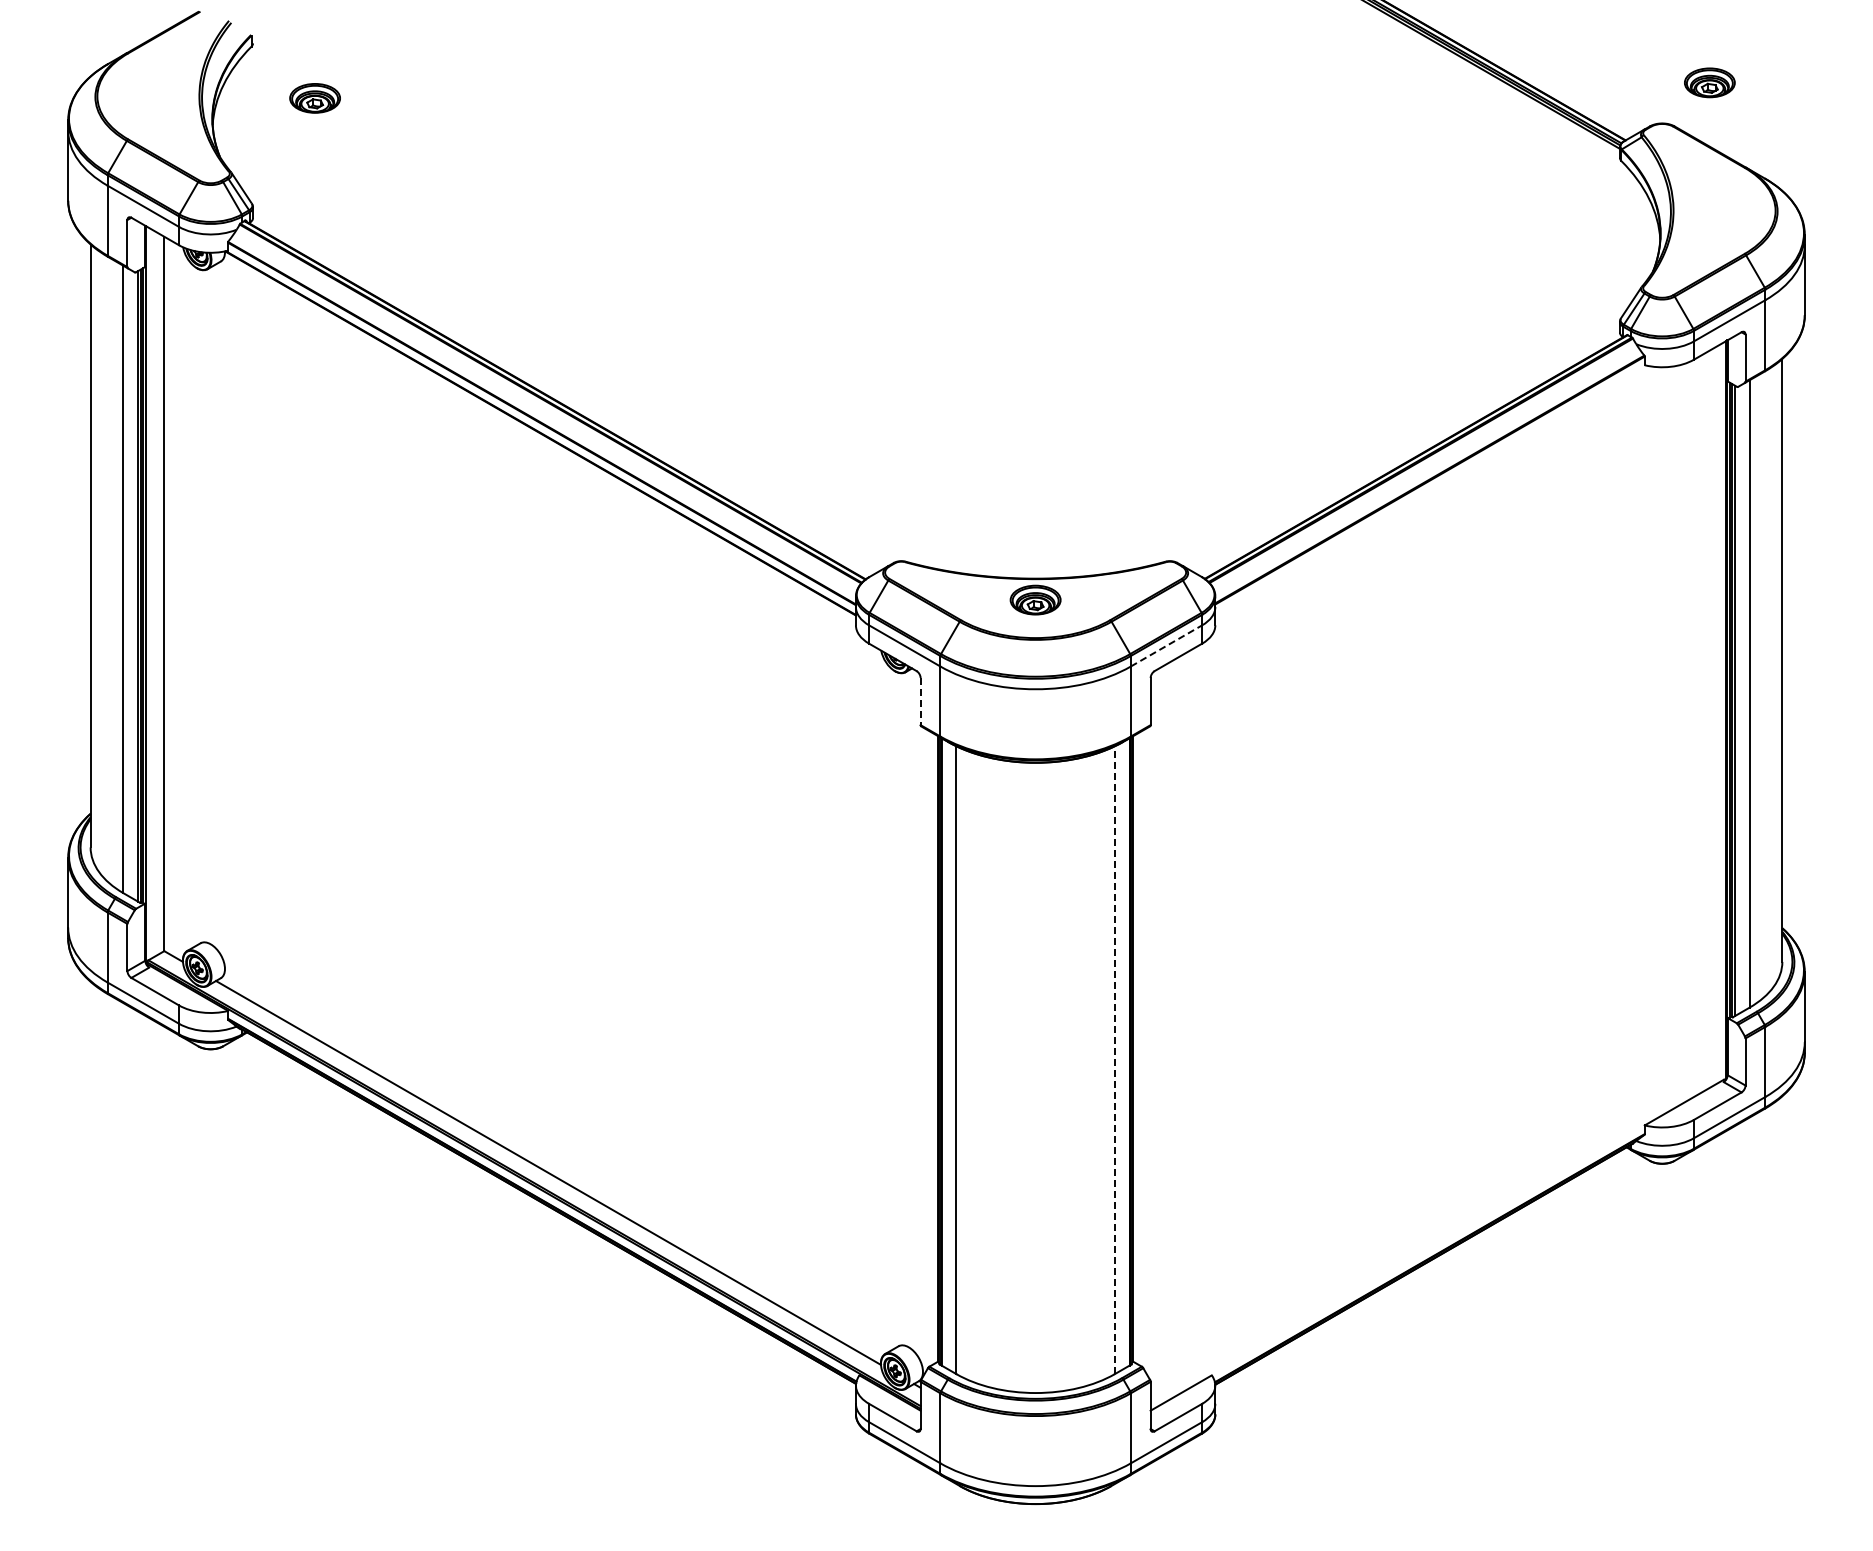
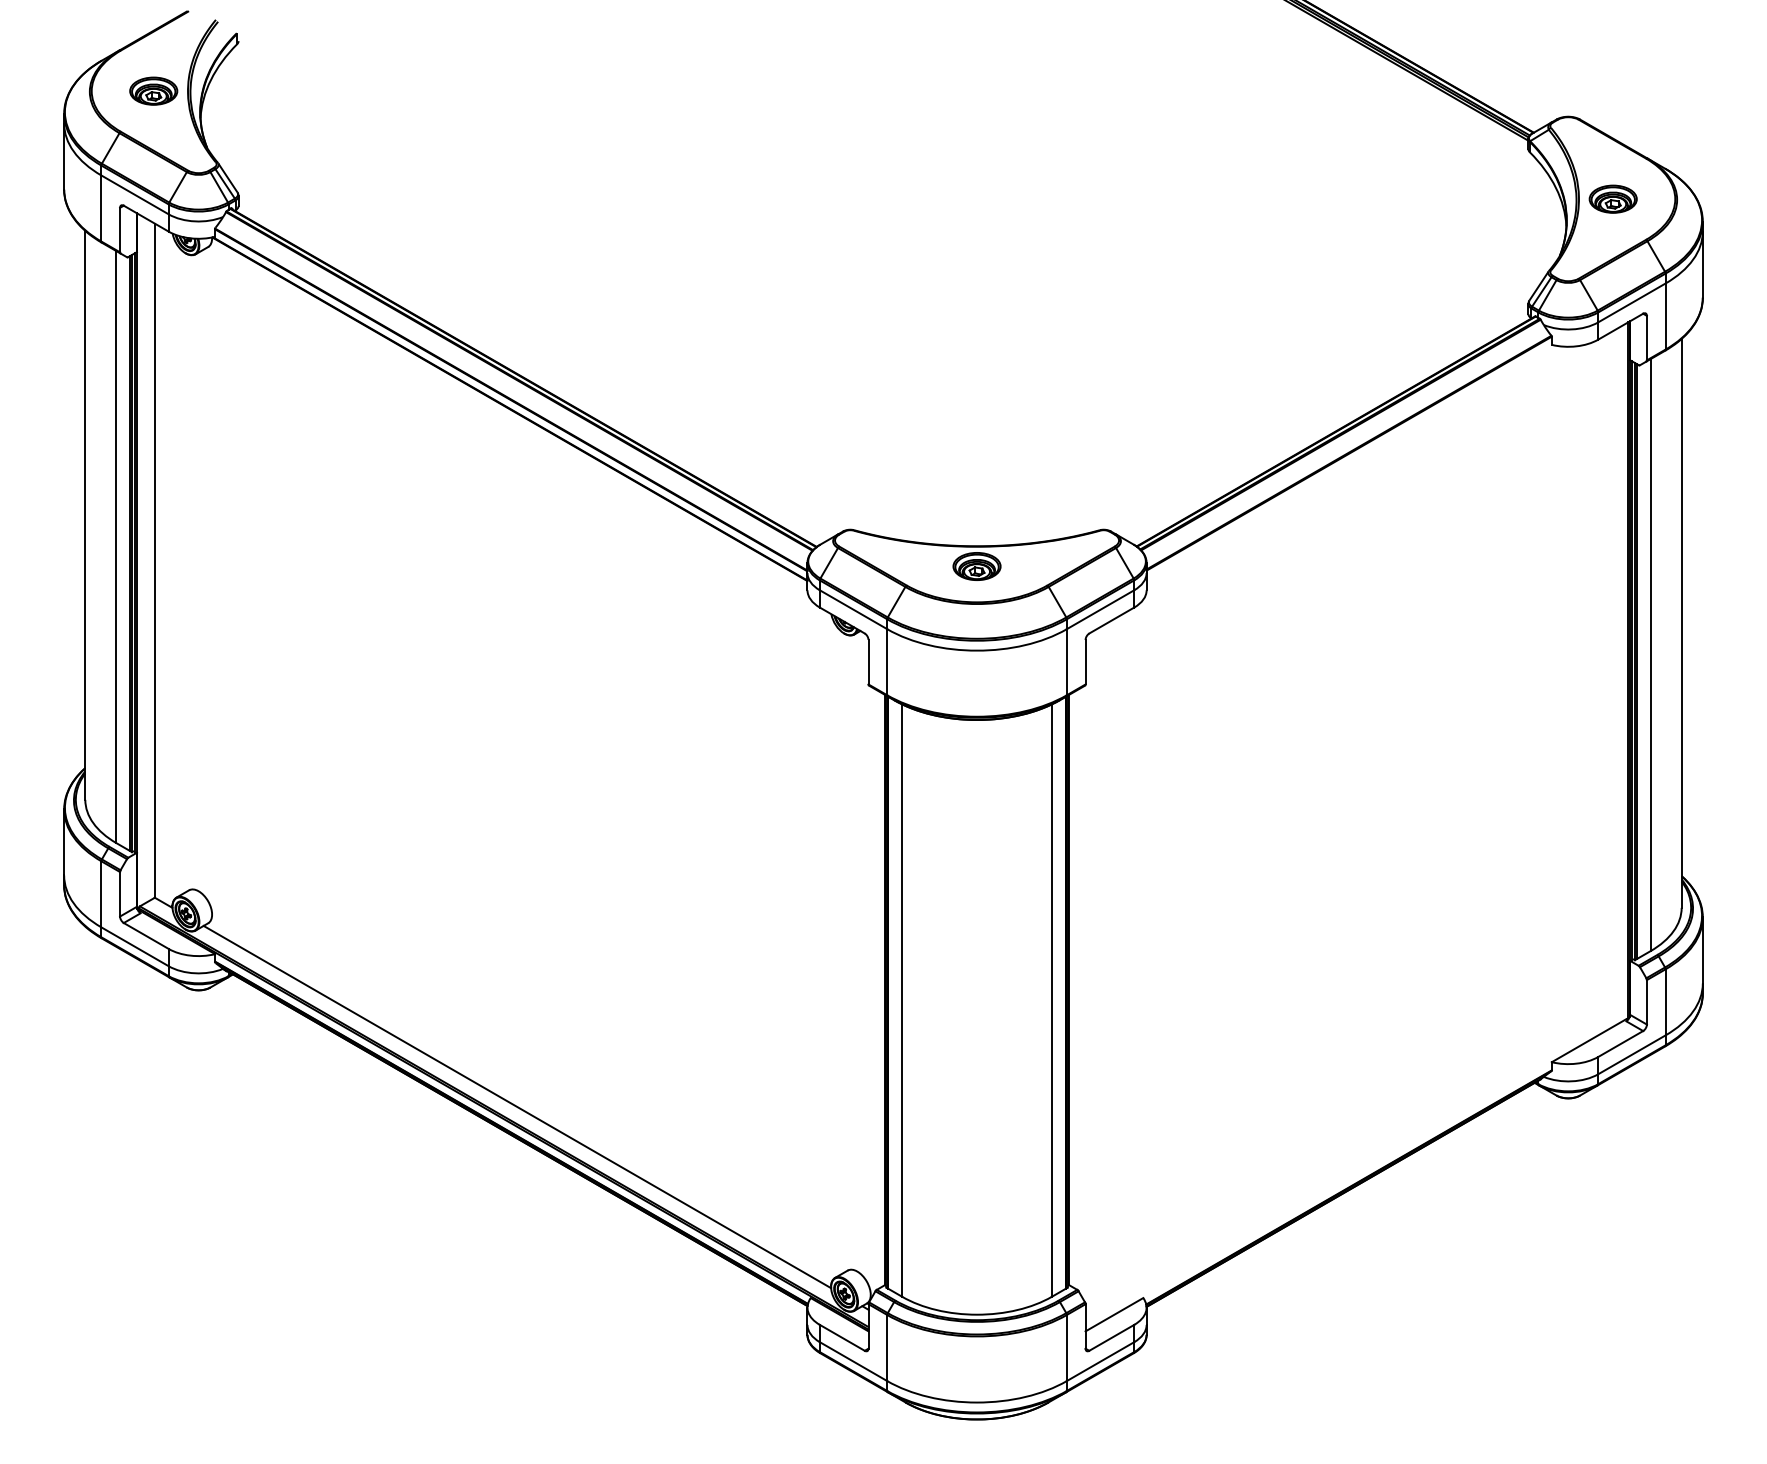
part: (1709, 82) -> (1612, 198), moved
part: (314, 98) -> (153, 91), moved
line: (1166, 645) -> (1100, 609), dashed -> solid
line: (920, 701) -> (868, 662), dashed -> solid
line: (1114, 1060) -> (1051, 1000), dashed -> solid

